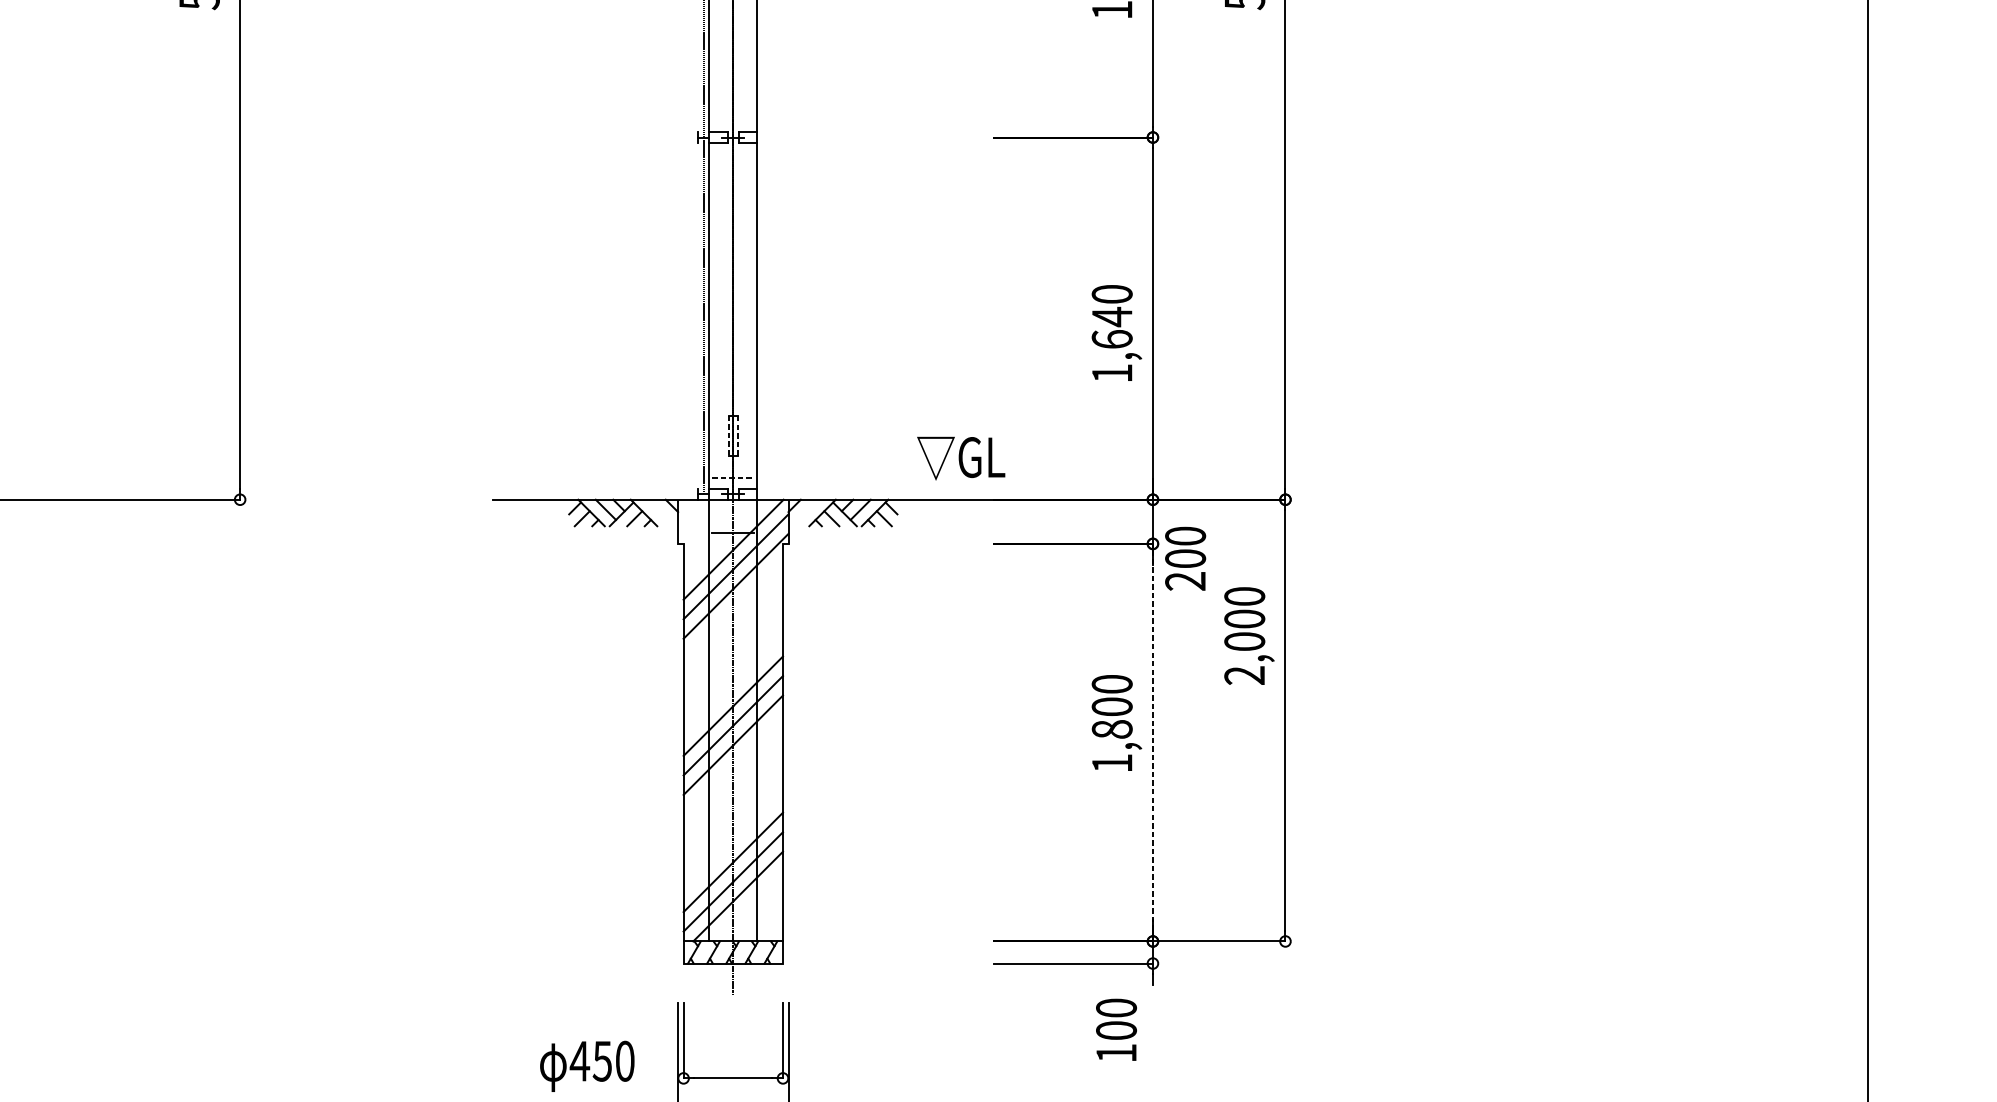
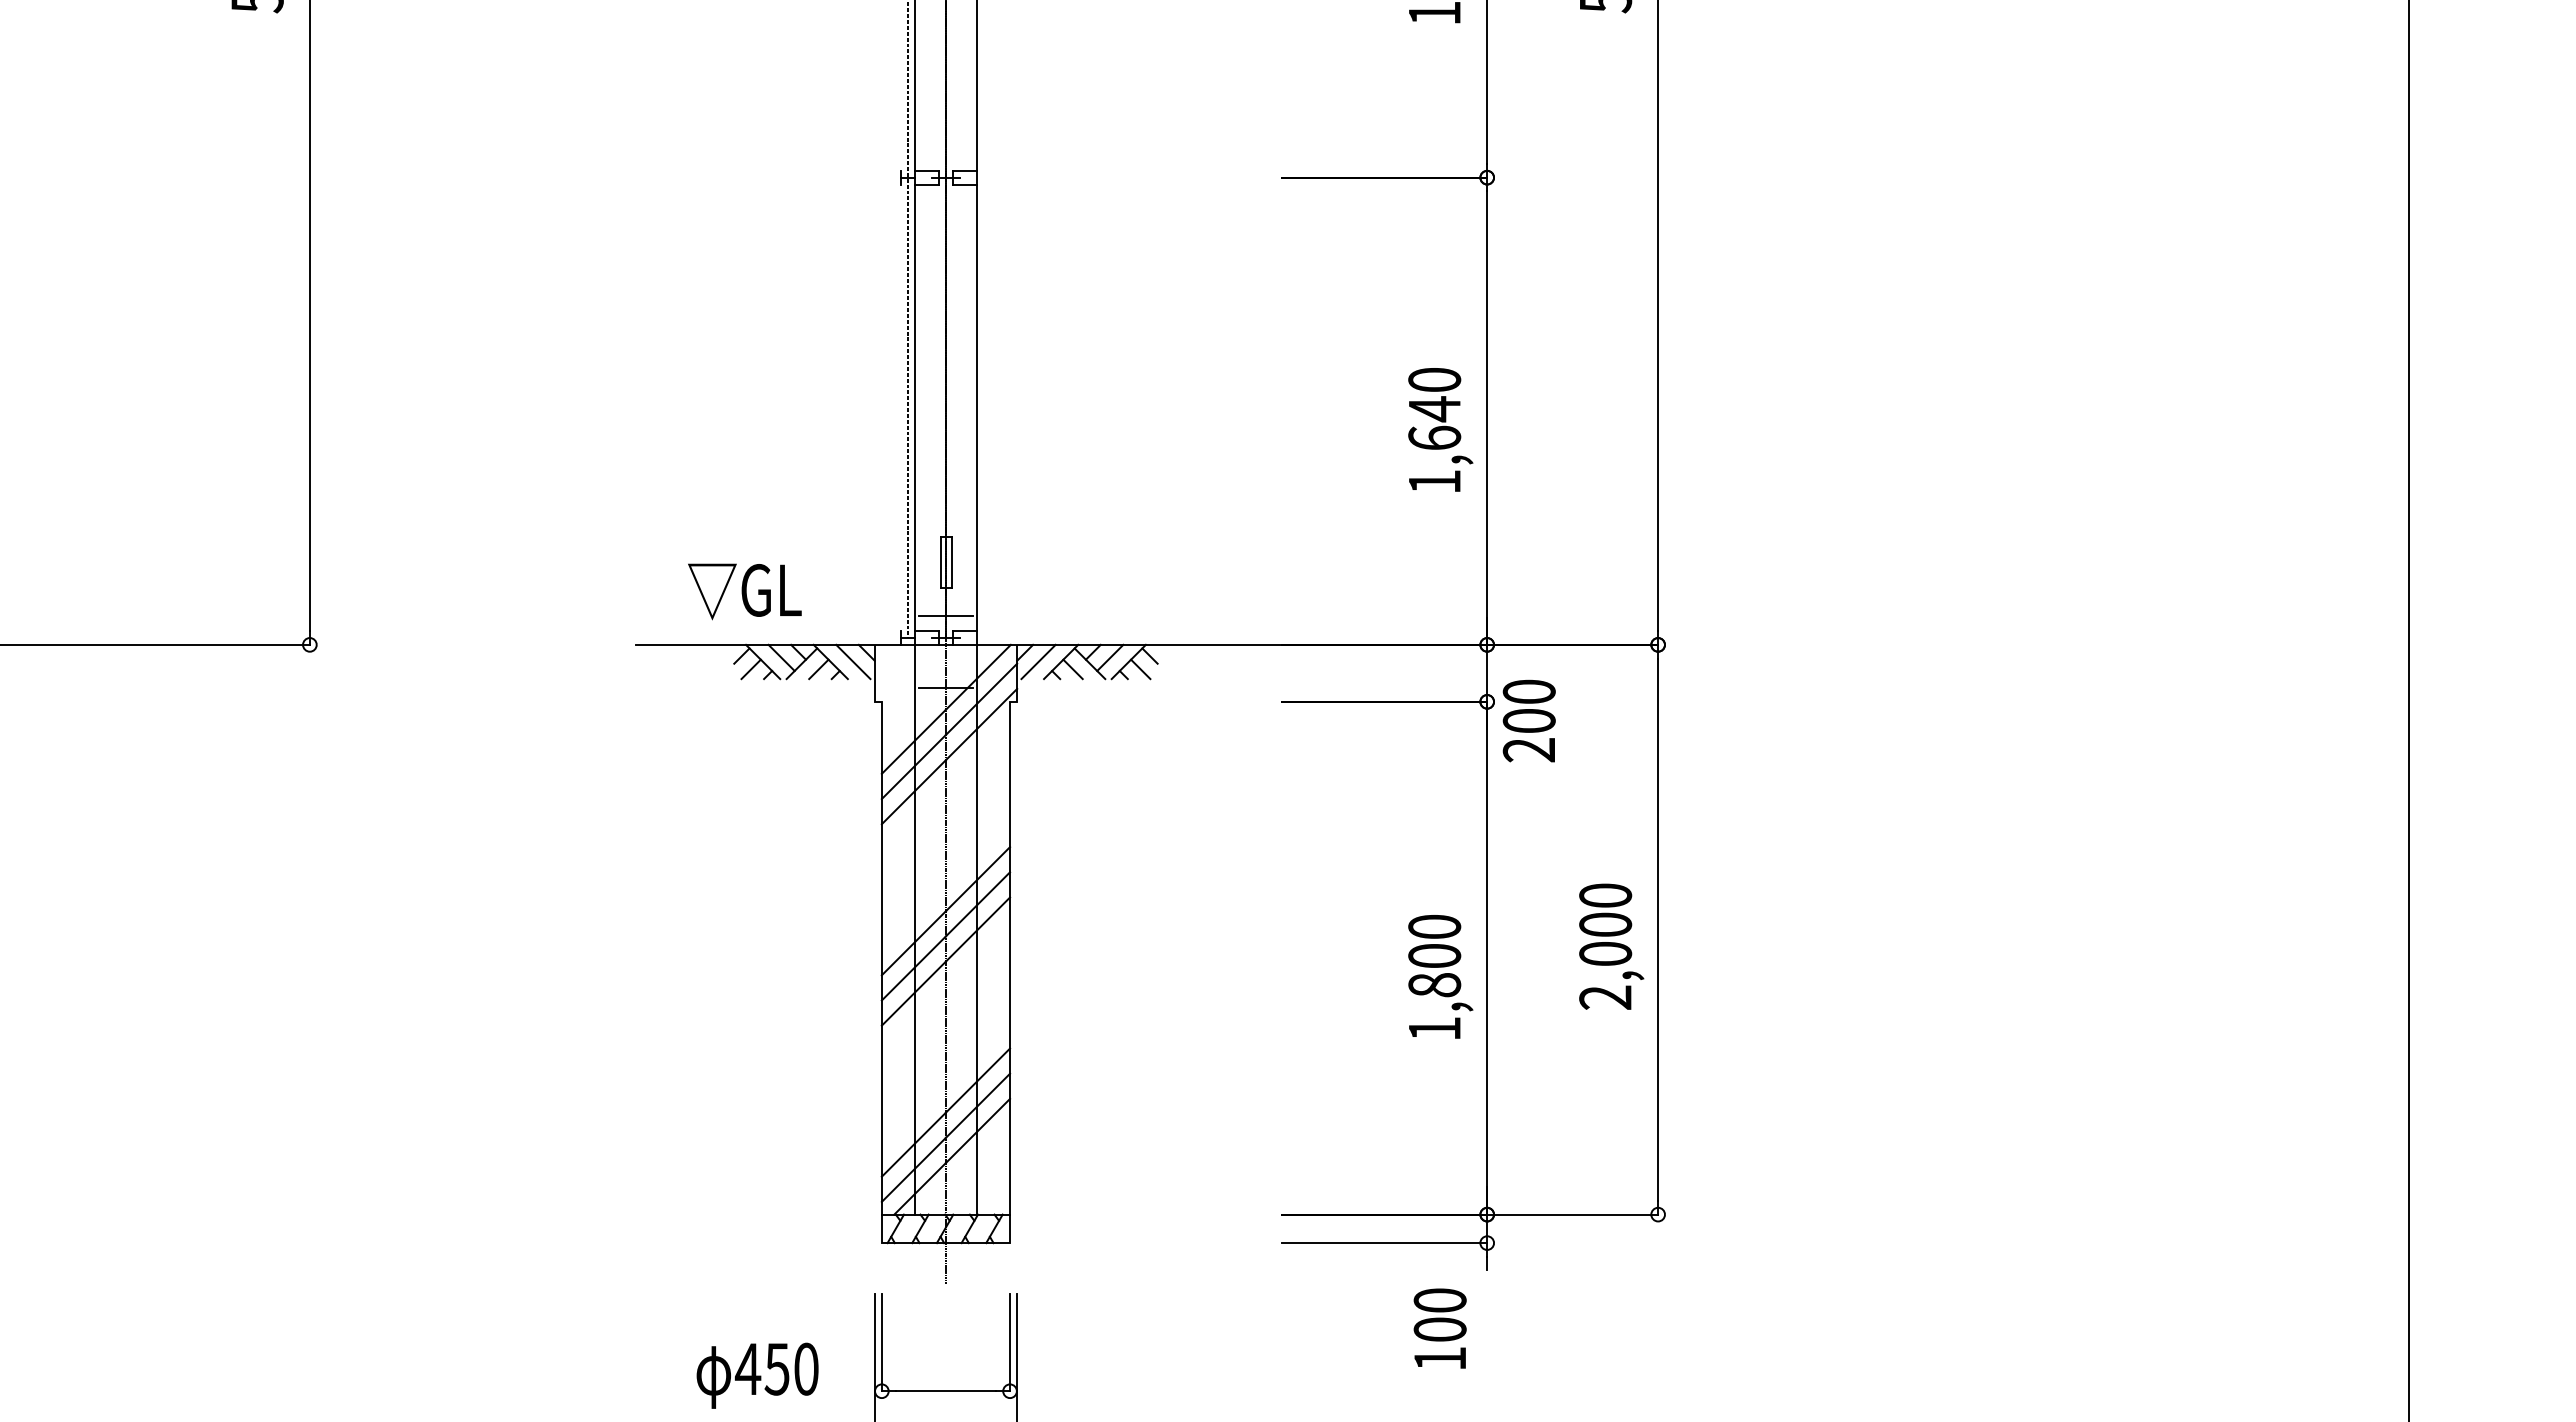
line: (729, 435) -> (940, 562), dashed -> solid
line: (737, 435) -> (951, 562), dashed -> solid
text: (960, 458) -> (744, 591), moved
line: (733, 477) -> (946, 616), dashed -> solid
line: (661, 512) -> (853, 661), added
line: (805, 512) -> (1038, 661), added
text: (1249, 635) -> (1611, 946), moved
text: (1116, 722) -> (1440, 976), moved
line: (1153, 742) -> (1487, 958), dashed -> solid

